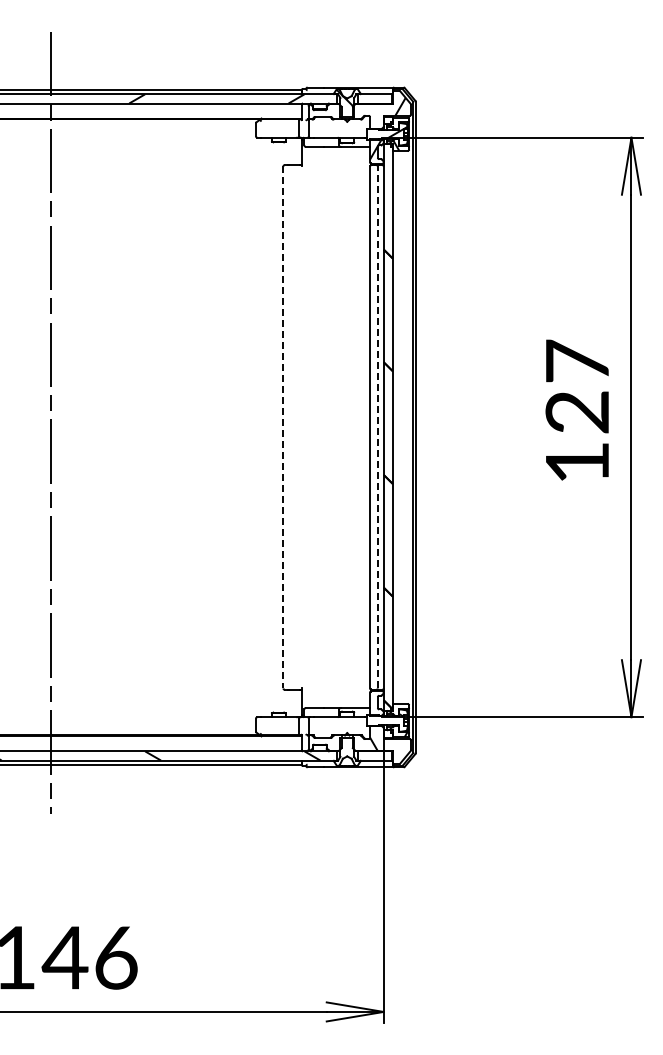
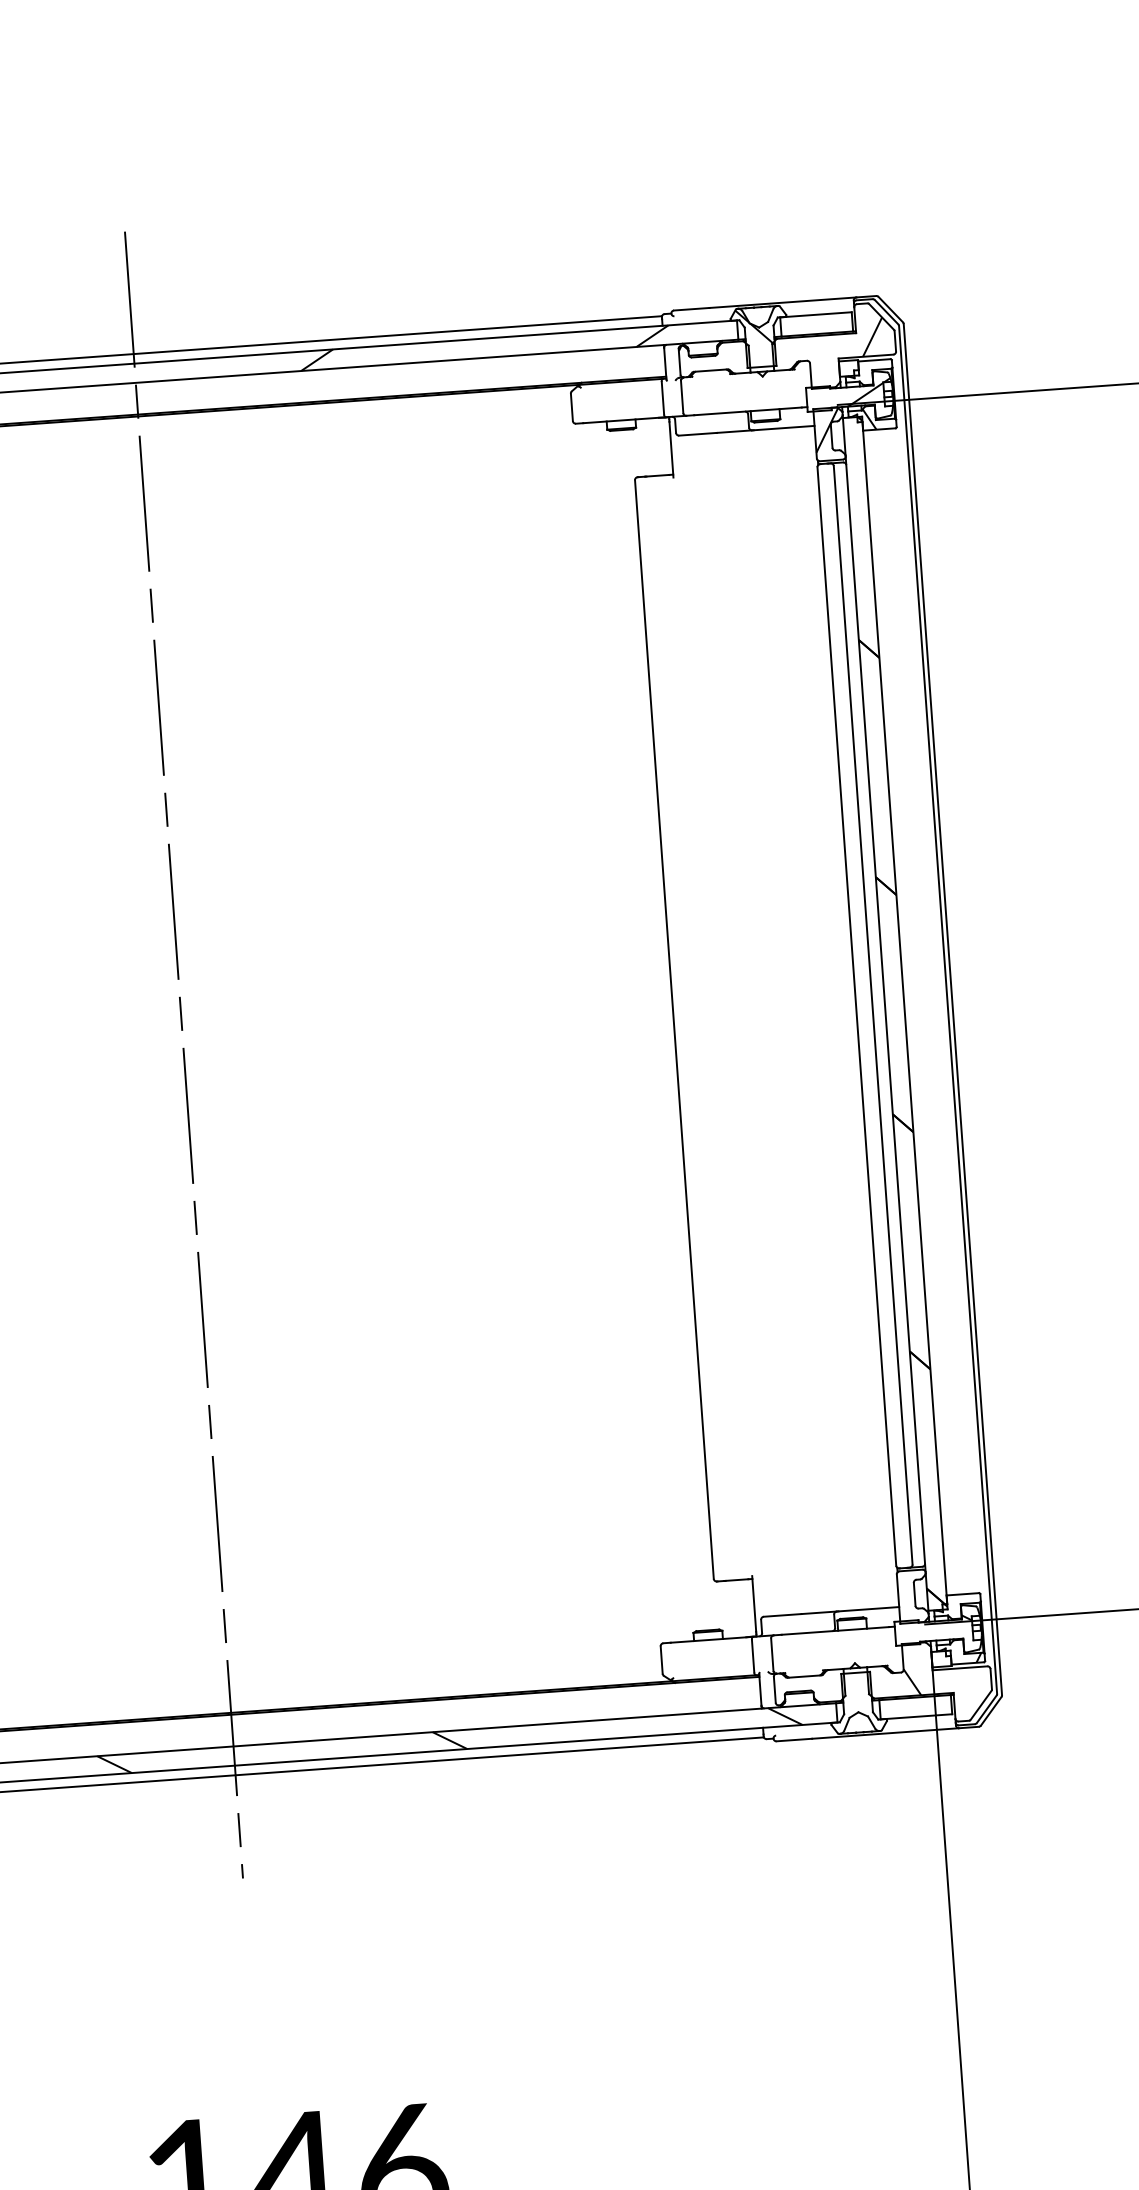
line: (283, 427) -> (674, 1029), dashed -> solid
line: (377, 427) -> (872, 1015), dashed -> solid

